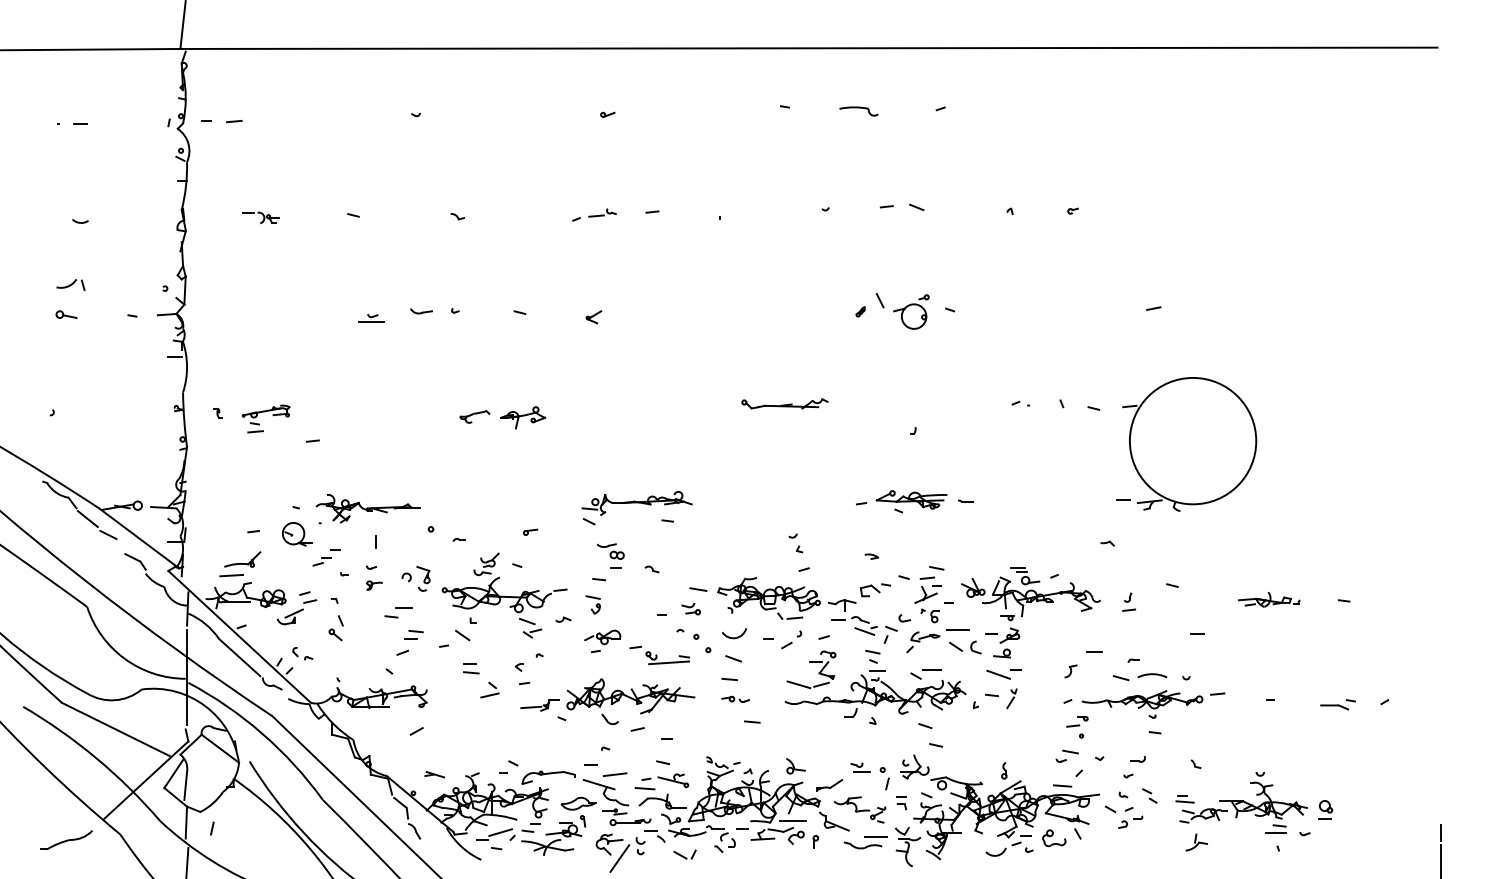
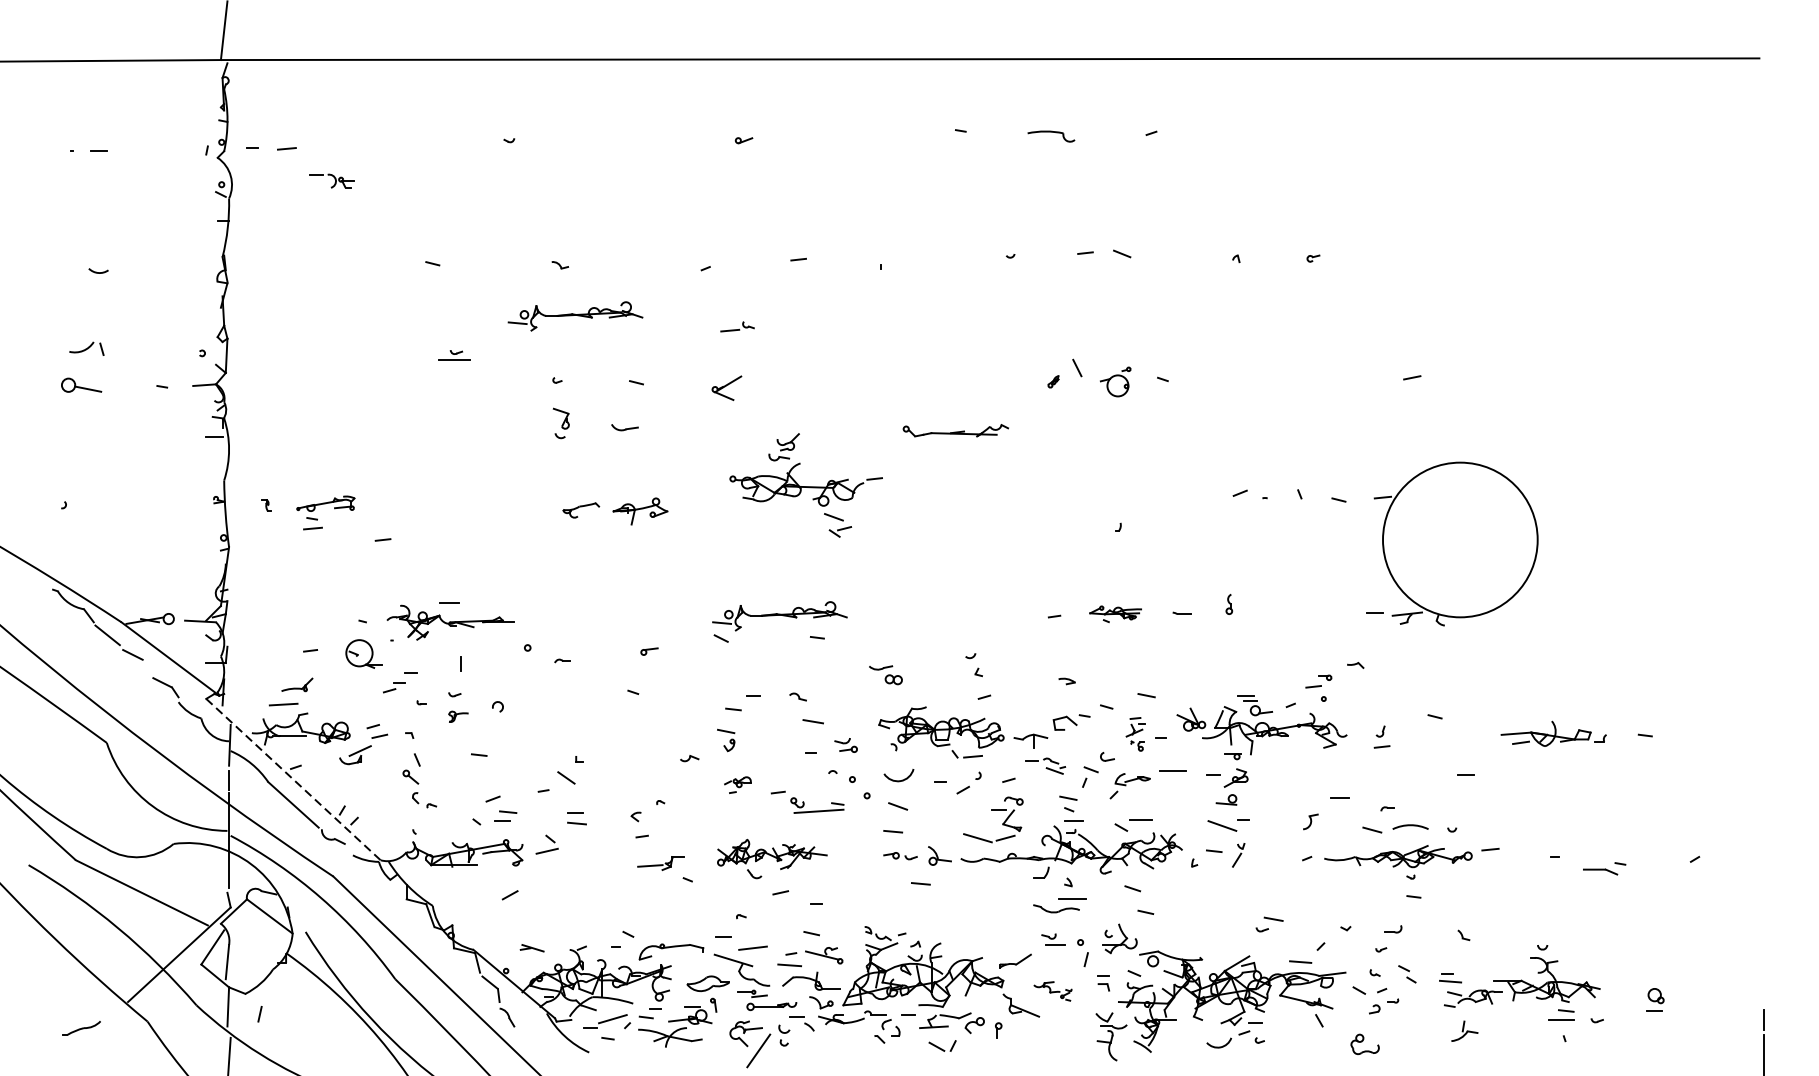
part: (602, 212) -> (737, 326), moved
part: (260, 217) -> (331, 180), moved
part: (469, 258) -> (574, 316), added
part: (421, 311) -> (624, 427), moved
part: (911, 311) -> (1115, 381), size x0.7
part: (66, 314) -> (81, 385), size x1.6
part: (593, 317) -> (726, 388), size x1.6
part: (371, 318) -> (454, 355), moved
part: (784, 403) -> (955, 430), moved
part: (1020, 403) -> (1249, 493), size x1.6
part: (911, 501) -> (1115, 613), size x0.6
part: (610, 551) -> (885, 675), moved
part: (242, 559) -> (296, 684), size x0.7
part: (423, 578) -> (561, 422), moved
line: (698, 589) -> (813, 721), moved
part: (504, 595) -> (806, 485), moved
part: (927, 599) -> (1135, 733), size x0.6
part: (1269, 599) -> (1553, 733), size x1.4
line: (403, 607) -> (448, 601), moved
part: (854, 625) -> (1045, 765), size x0.7
part: (413, 634) -> (505, 815), moved
line: (240, 637) -> (294, 780), solid -> dashed
part: (602, 641) -> (737, 785), size x0.6
part: (965, 647) -> (1181, 792), removed
part: (302, 653) -> (424, 799), moved
part: (489, 689) -> (546, 843), moved
part: (630, 701) -> (771, 858), size x0.7
part: (1337, 704) -> (1604, 868), moved
part: (1077, 727) -> (1318, 688), moved
part: (1066, 755) -> (1268, 923), moved
part: (795, 766) -> (939, 856), moved
part: (1004, 770) -> (1229, 604), moved
part: (860, 809) -> (1053, 990), size x0.6
part: (1325, 809) -> (1655, 999), moved
line: (792, 821) -> (970, 1005), removed
part: (1054, 838) -> (1365, 1044), moved
part: (66, 839) -> (81, 1027), size x0.6
part: (865, 842) -> (1059, 905), moved
part: (684, 854) -> (941, 1045), moved

